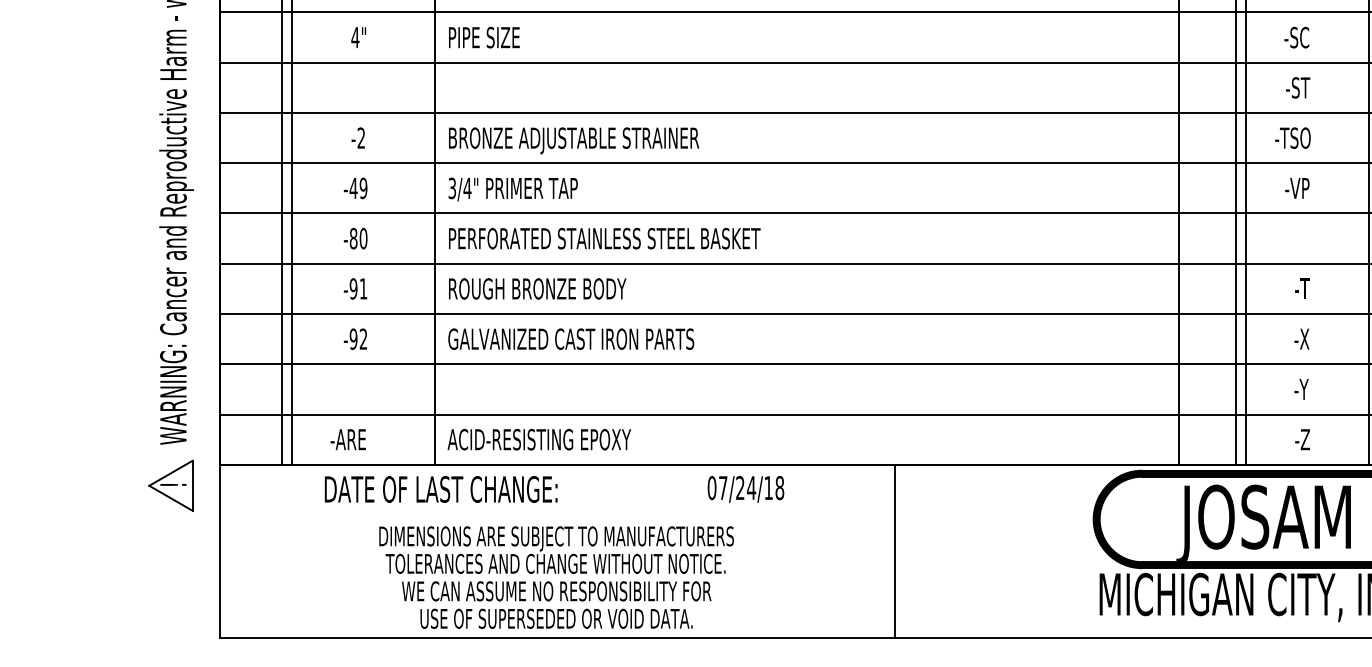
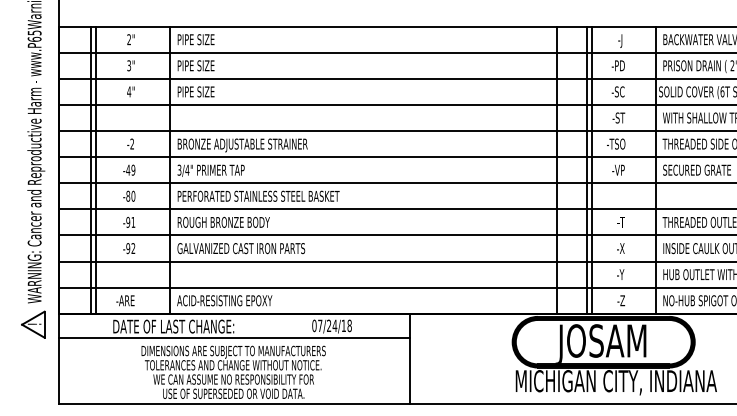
line: (556, 512) -> (233, 338), added

